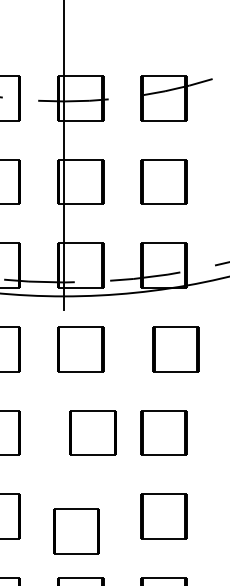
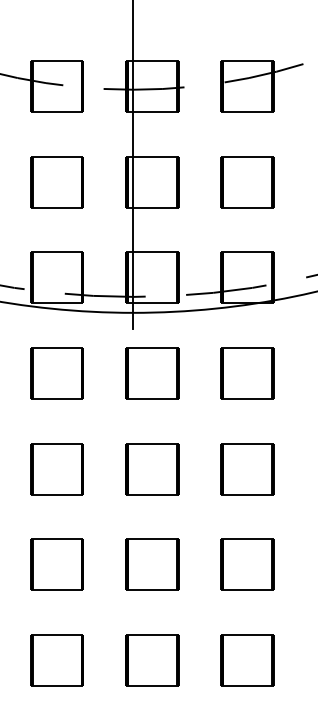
part: (176, 349) -> (247, 373), moved
part: (93, 433) -> (152, 469), moved
part: (76, 531) -> (152, 564), moved

